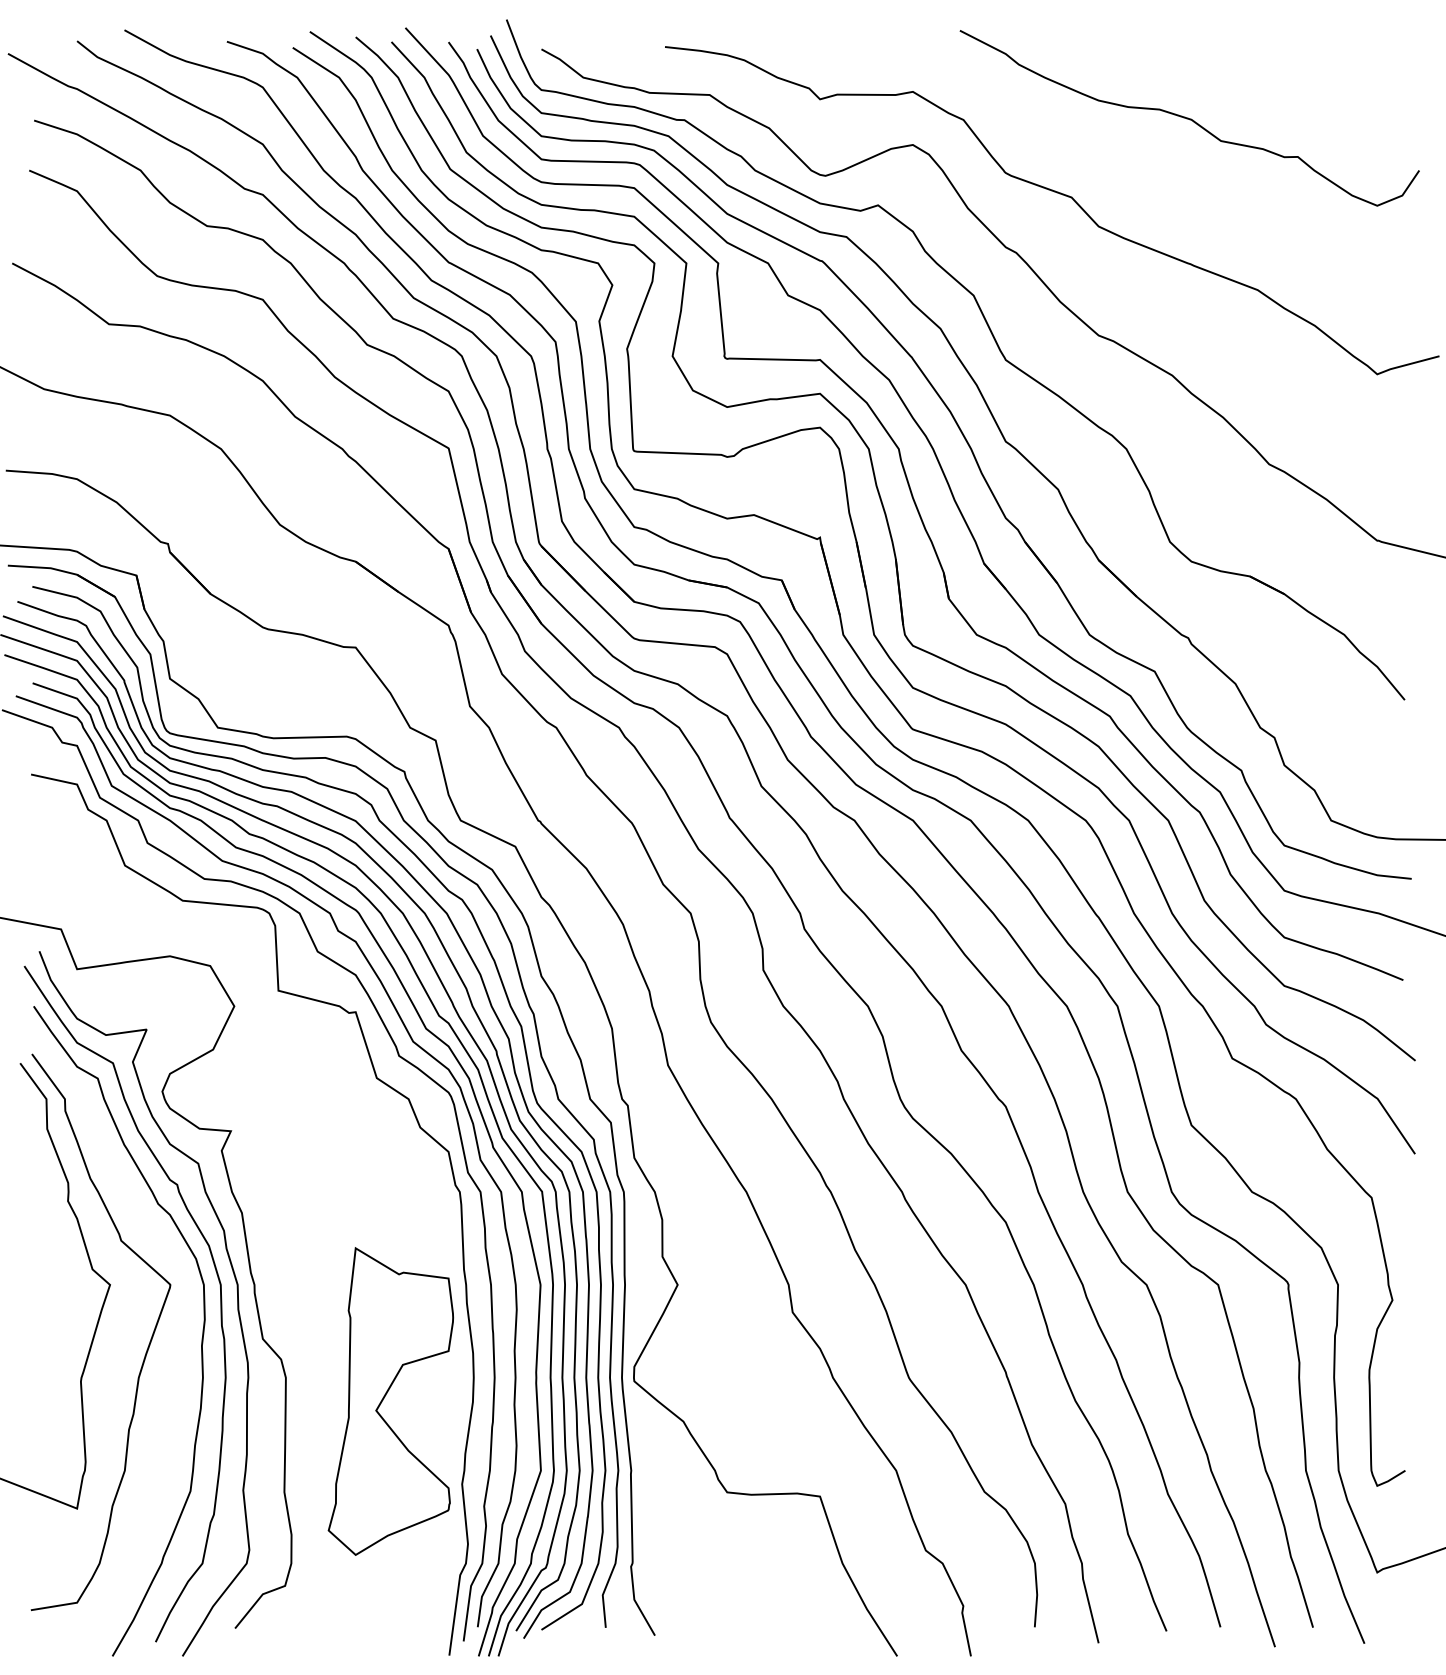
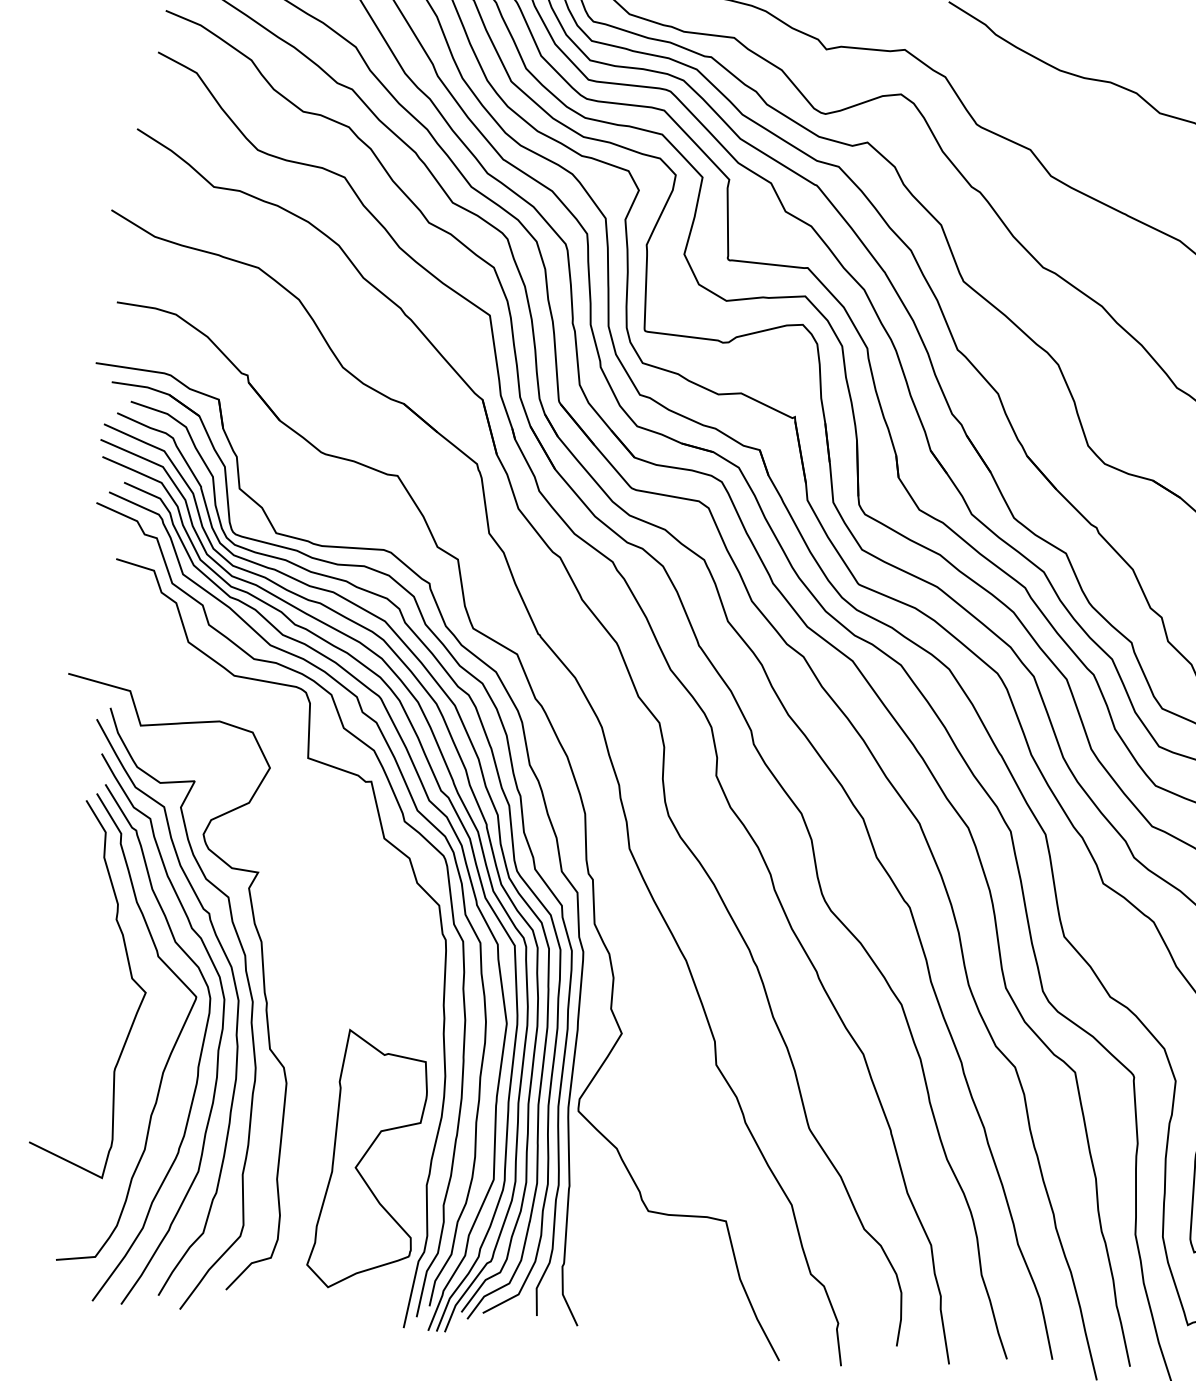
curve: (179, 1360) -> (198, 1061), added
part: (384, 1398) -> (363, 1158), moved

